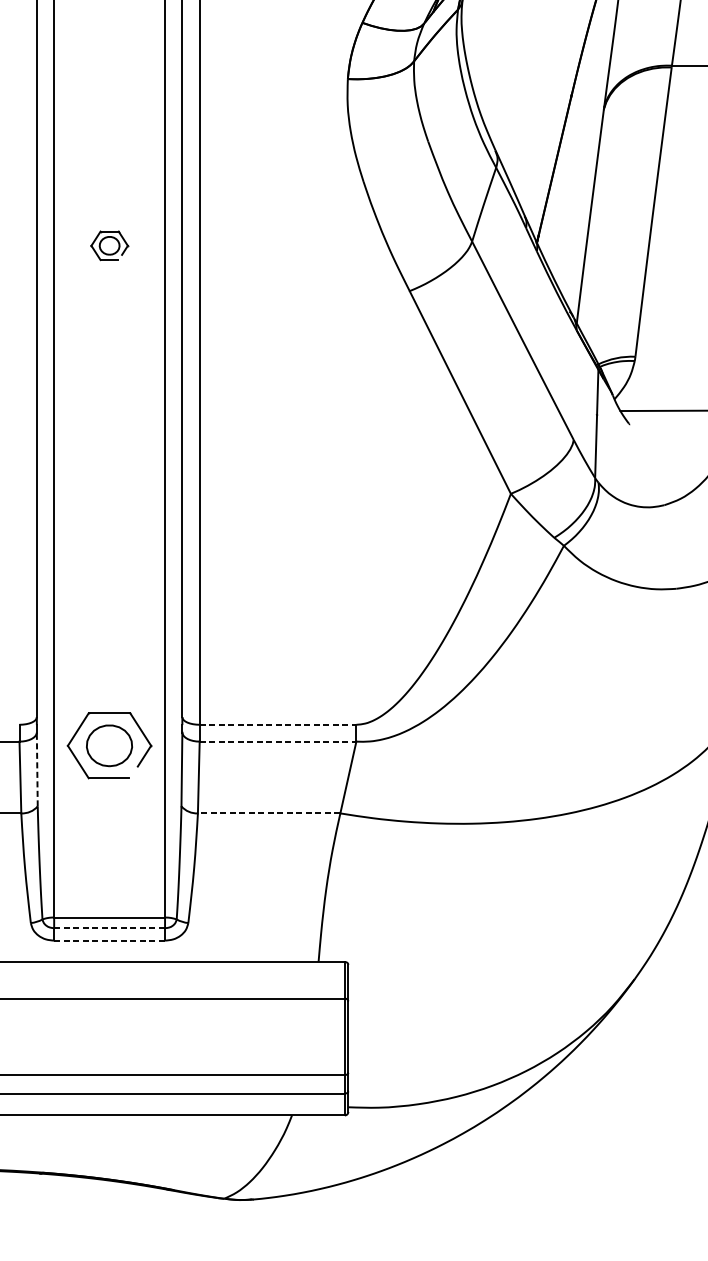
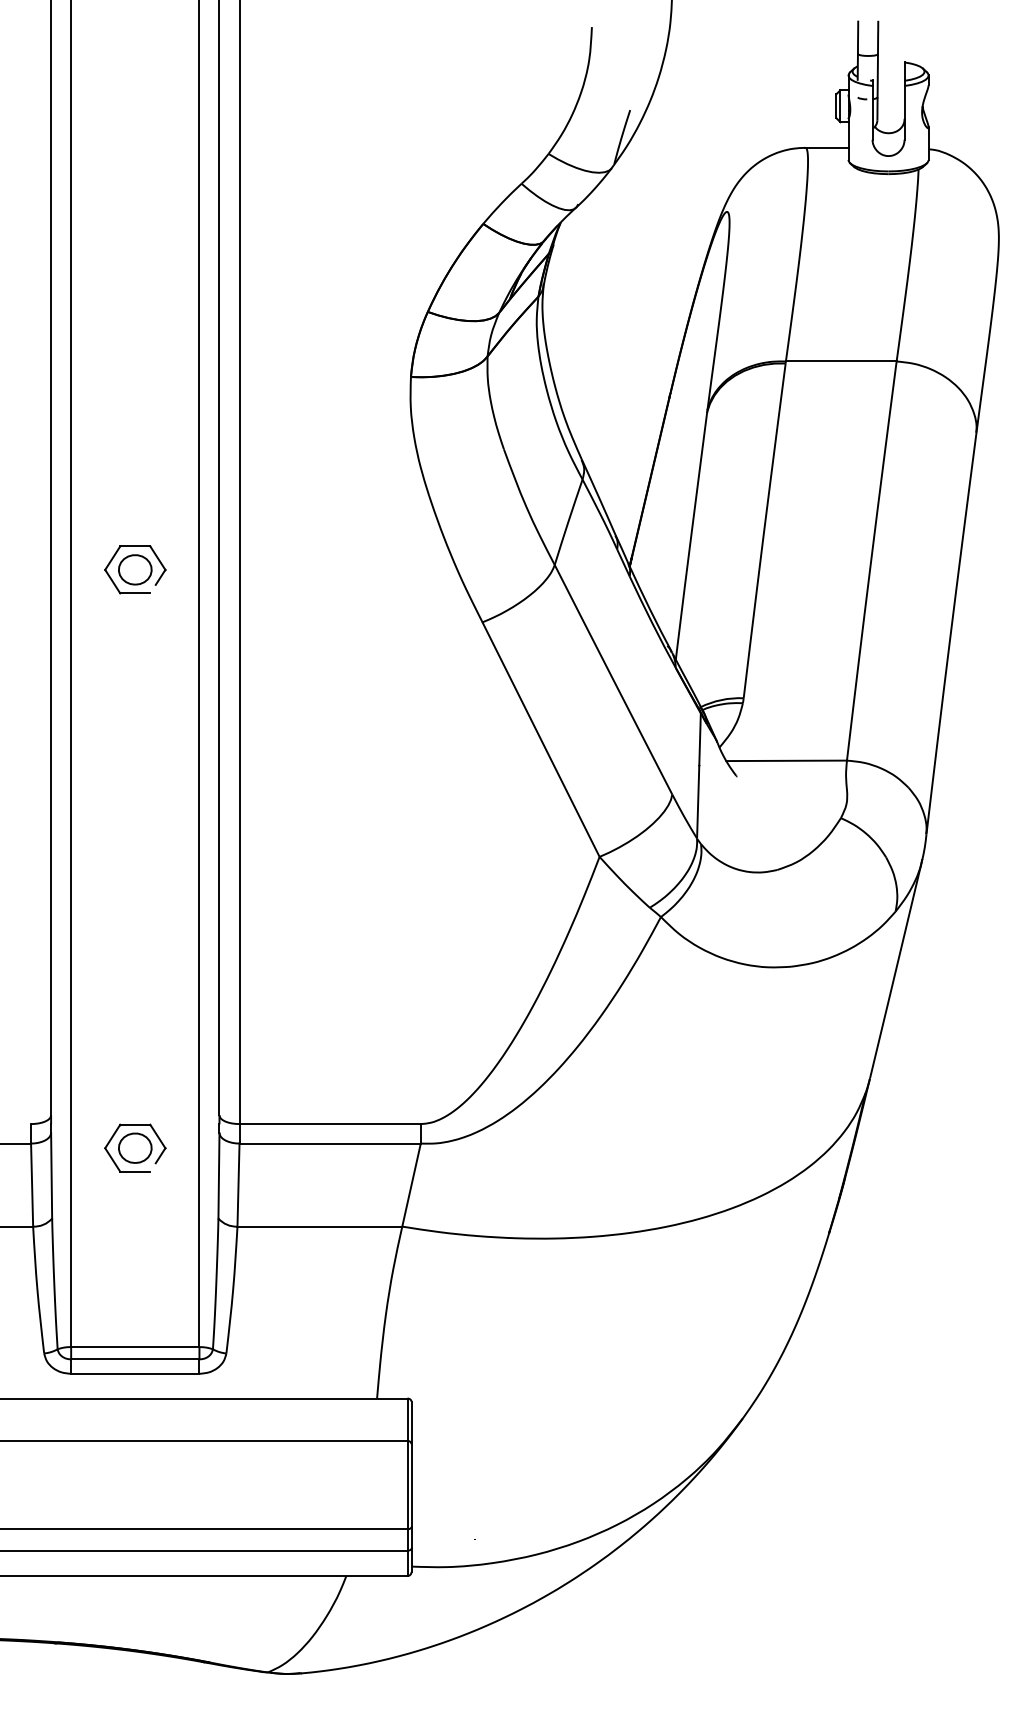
part: (109, 245) -> (135, 569), size x1.43
line: (278, 725) -> (330, 1124), dashed -> solid
line: (278, 741) -> (330, 1143), dashed -> solid
part: (109, 745) -> (135, 1147), size x0.62
line: (37, 769) -> (51, 1175), dashed -> solid
line: (268, 813) -> (319, 1226), dashed -> solid
line: (109, 928) -> (135, 1359), dashed -> solid
line: (109, 940) -> (135, 1373), dashed -> solid

